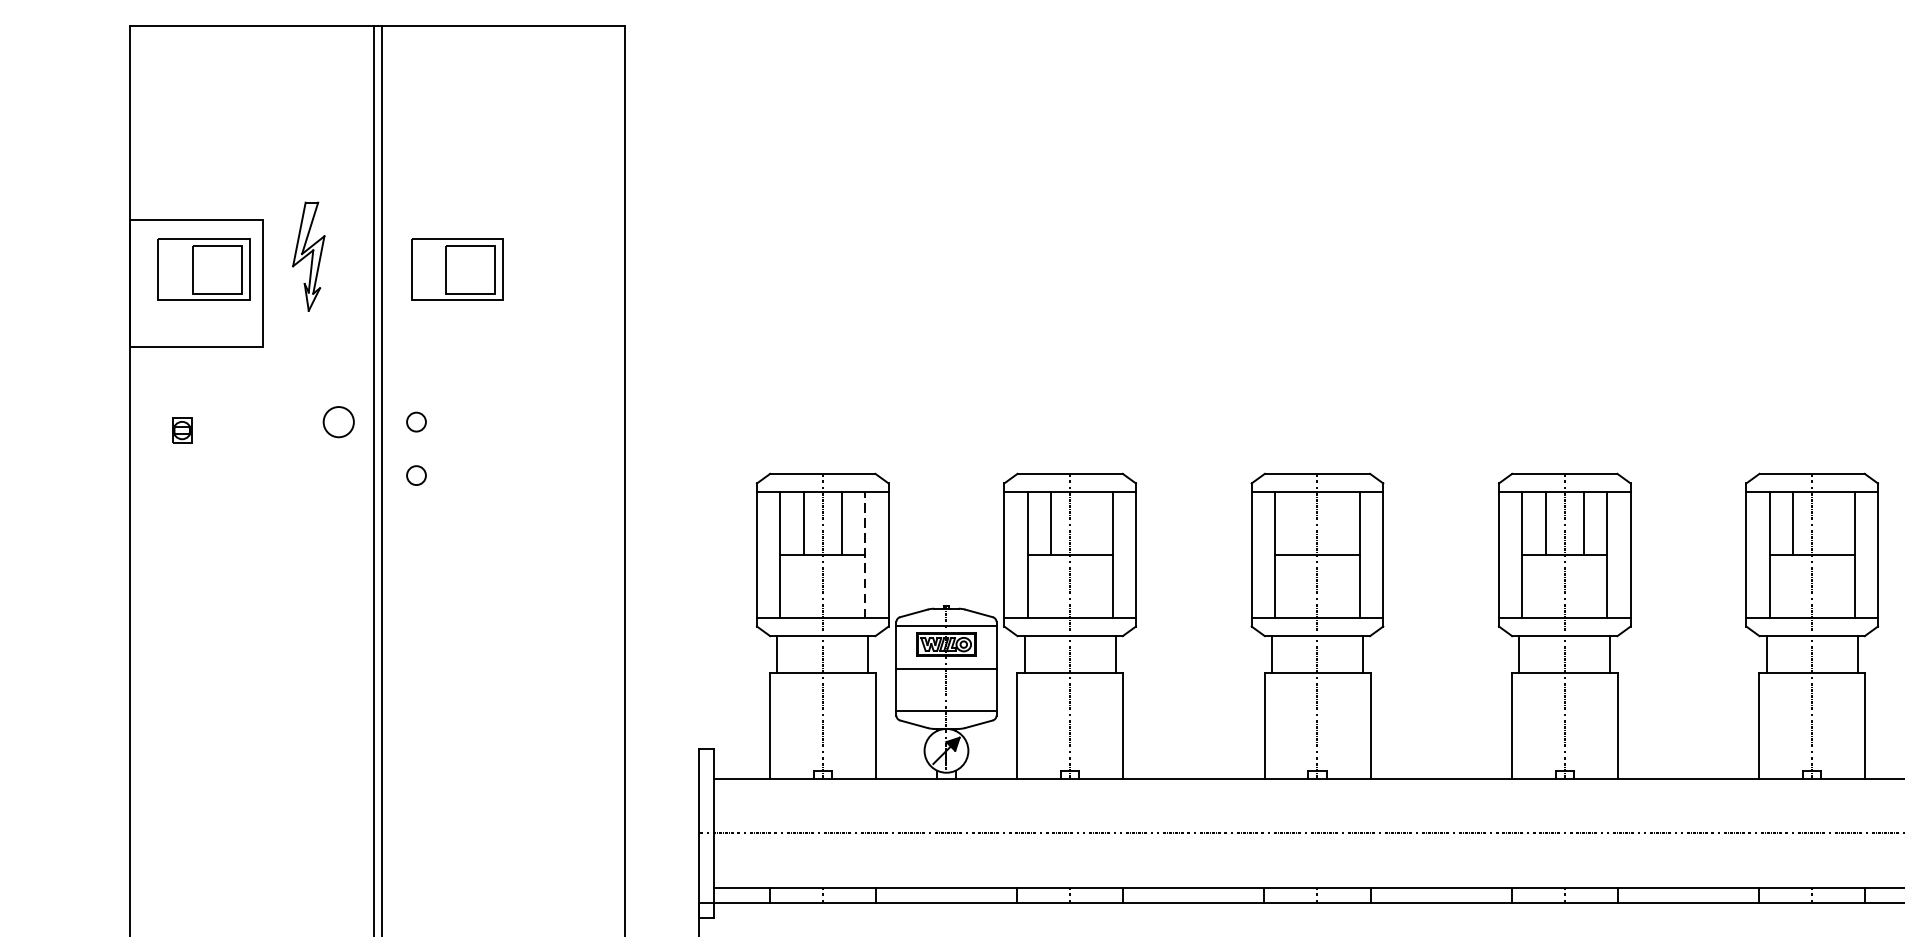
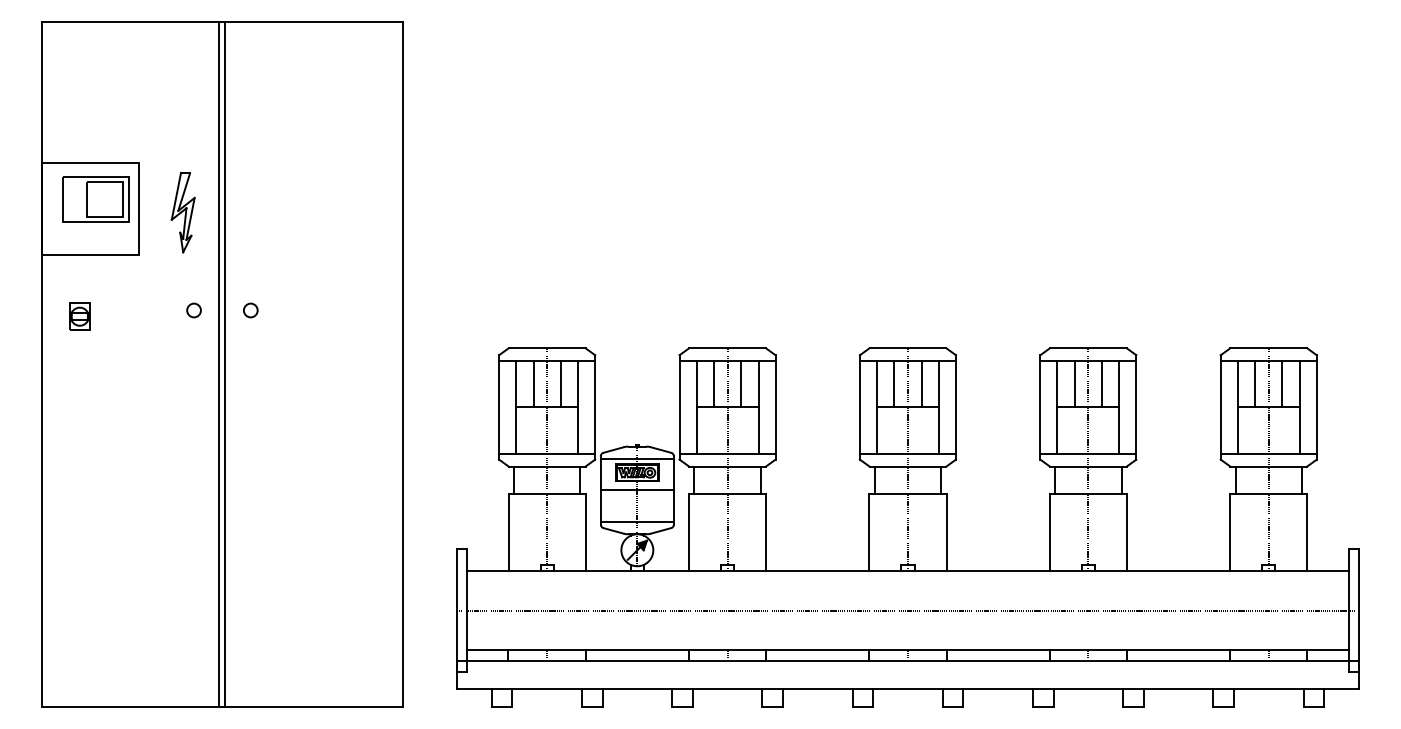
part: (307, 256) -> (182, 212), moved
part: (457, 269) -> (280, 199), removed
circle: (337, 422) -> (193, 310), size x0.62
part: (181, 430) -> (79, 316), size x1.43
circle: (416, 475) -> (250, 349), removed
line: (1089, 523) -> (741, 384), added
line: (1299, 523) -> (894, 384), added
line: (1336, 523) -> (921, 384), added
line: (1830, 523) -> (1282, 384), added
line: (865, 553) -> (578, 406), dashed -> solid

